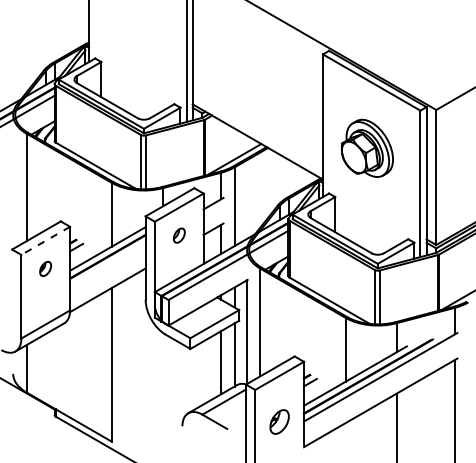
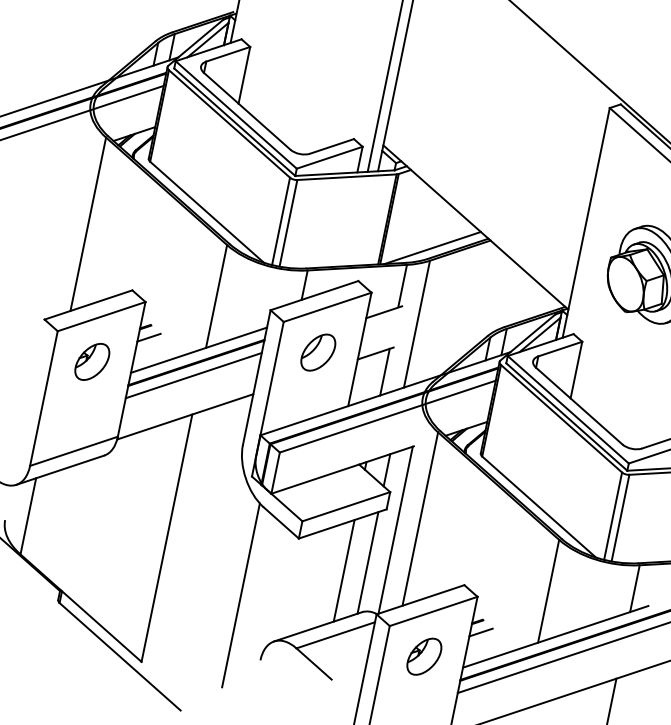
part: (179, 235) -> (318, 352), size x1.67
line: (45, 241) -> (100, 317), dashed -> solid
line: (107, 264) -> (193, 375), added
part: (45, 268) -> (92, 361), size x1.67
line: (162, 389) -> (240, 594), added
part: (279, 421) -> (424, 655), moved

